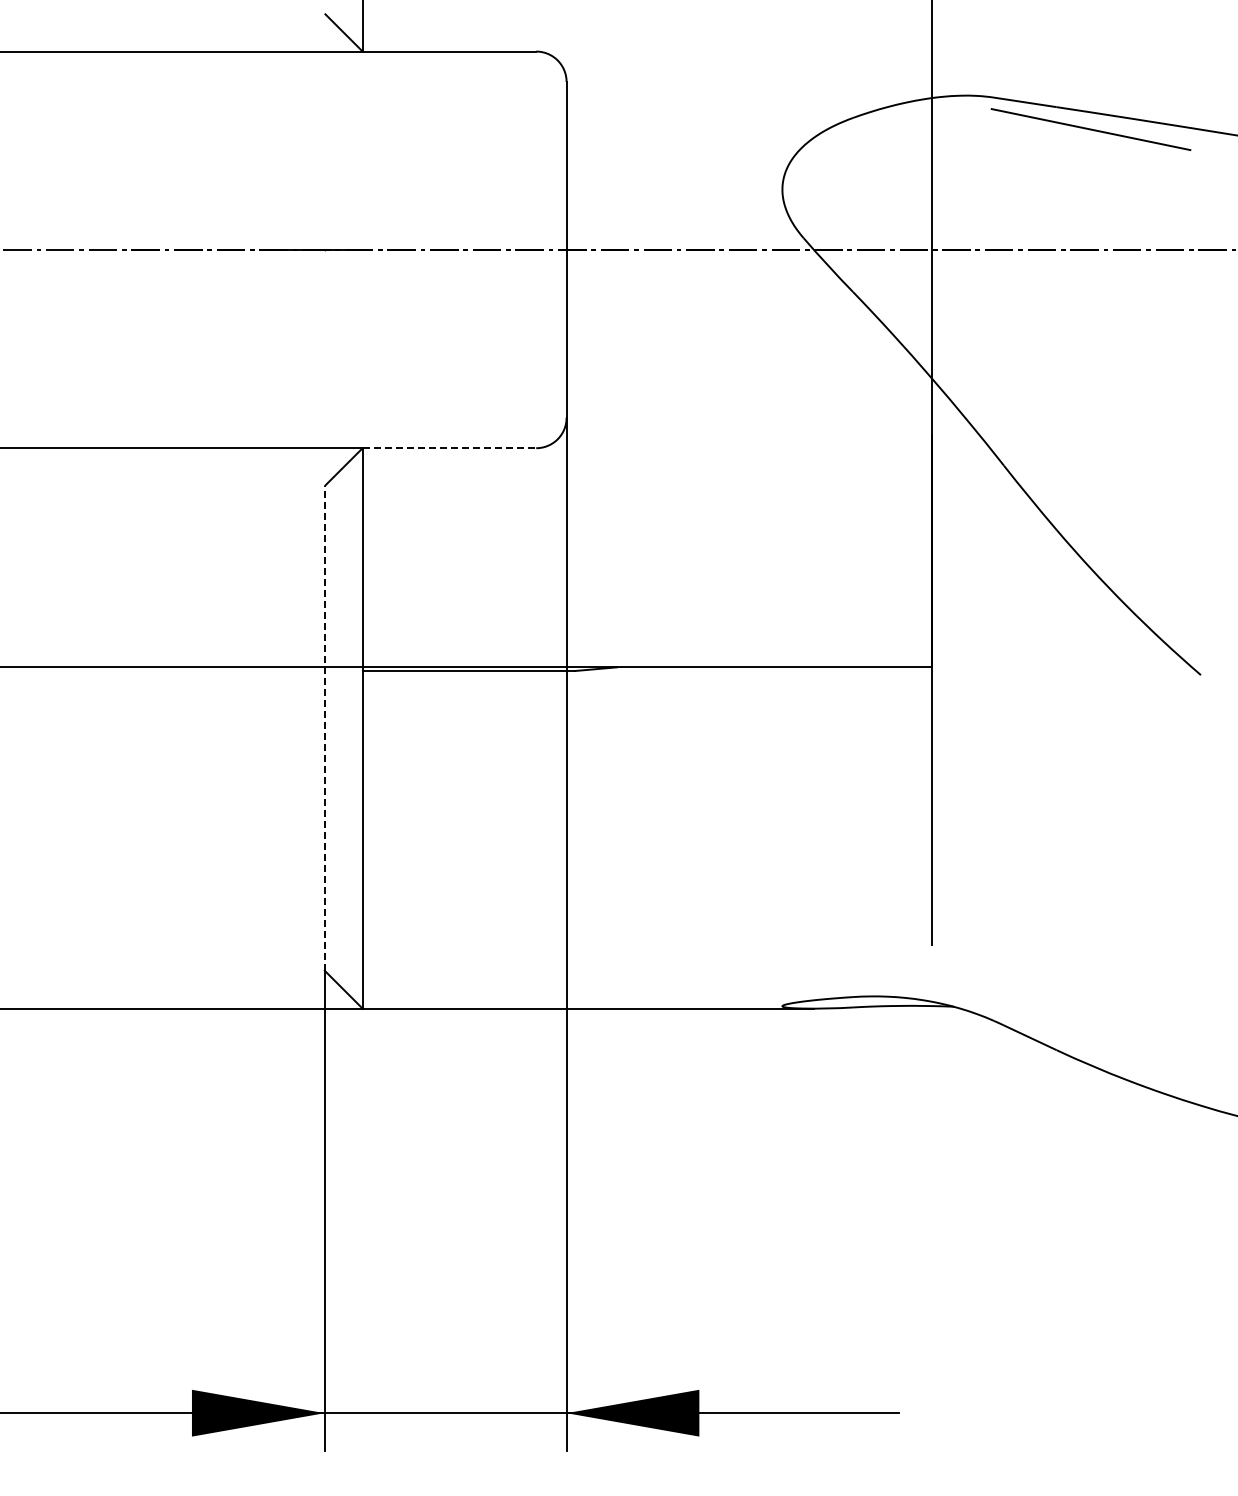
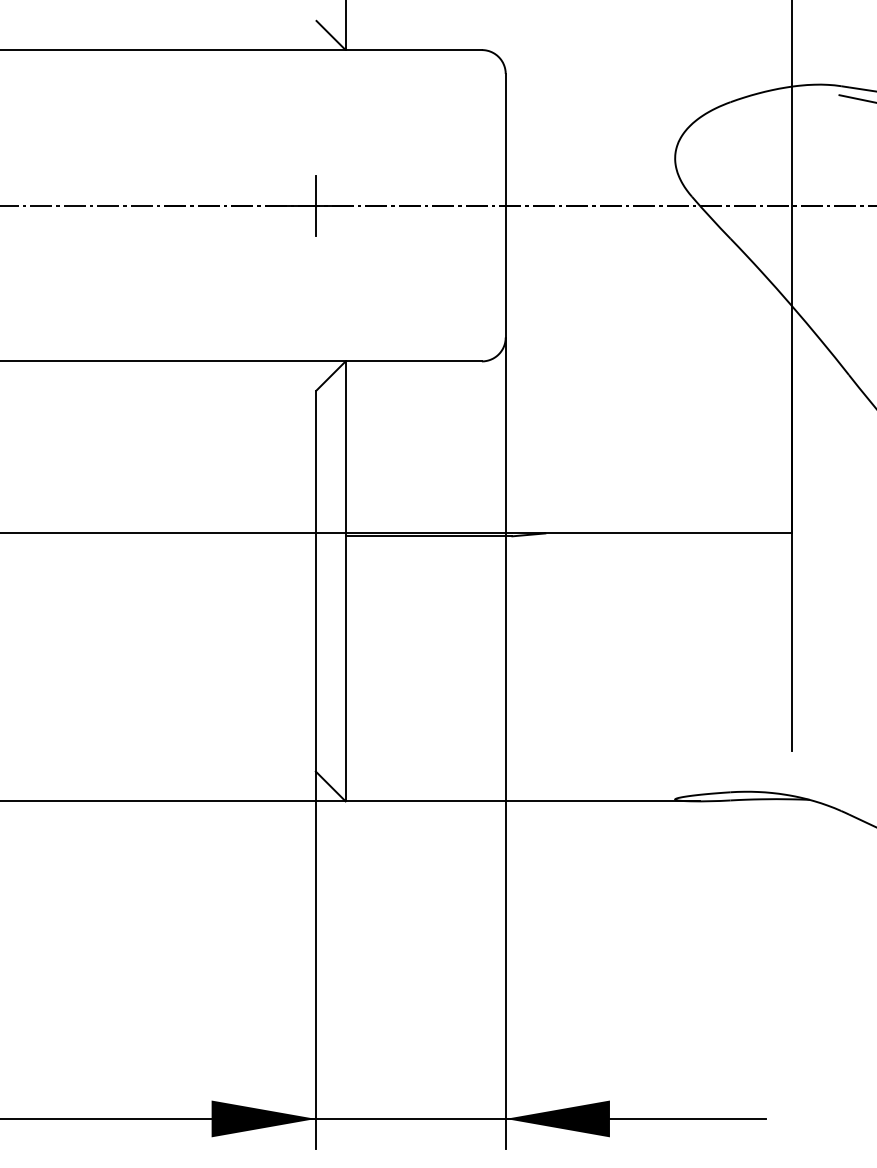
line: (324, 249) -> (315, 205), added
line: (449, 448) -> (413, 361), dashed -> solid
line: (324, 727) -> (315, 580), dashed -> solid

